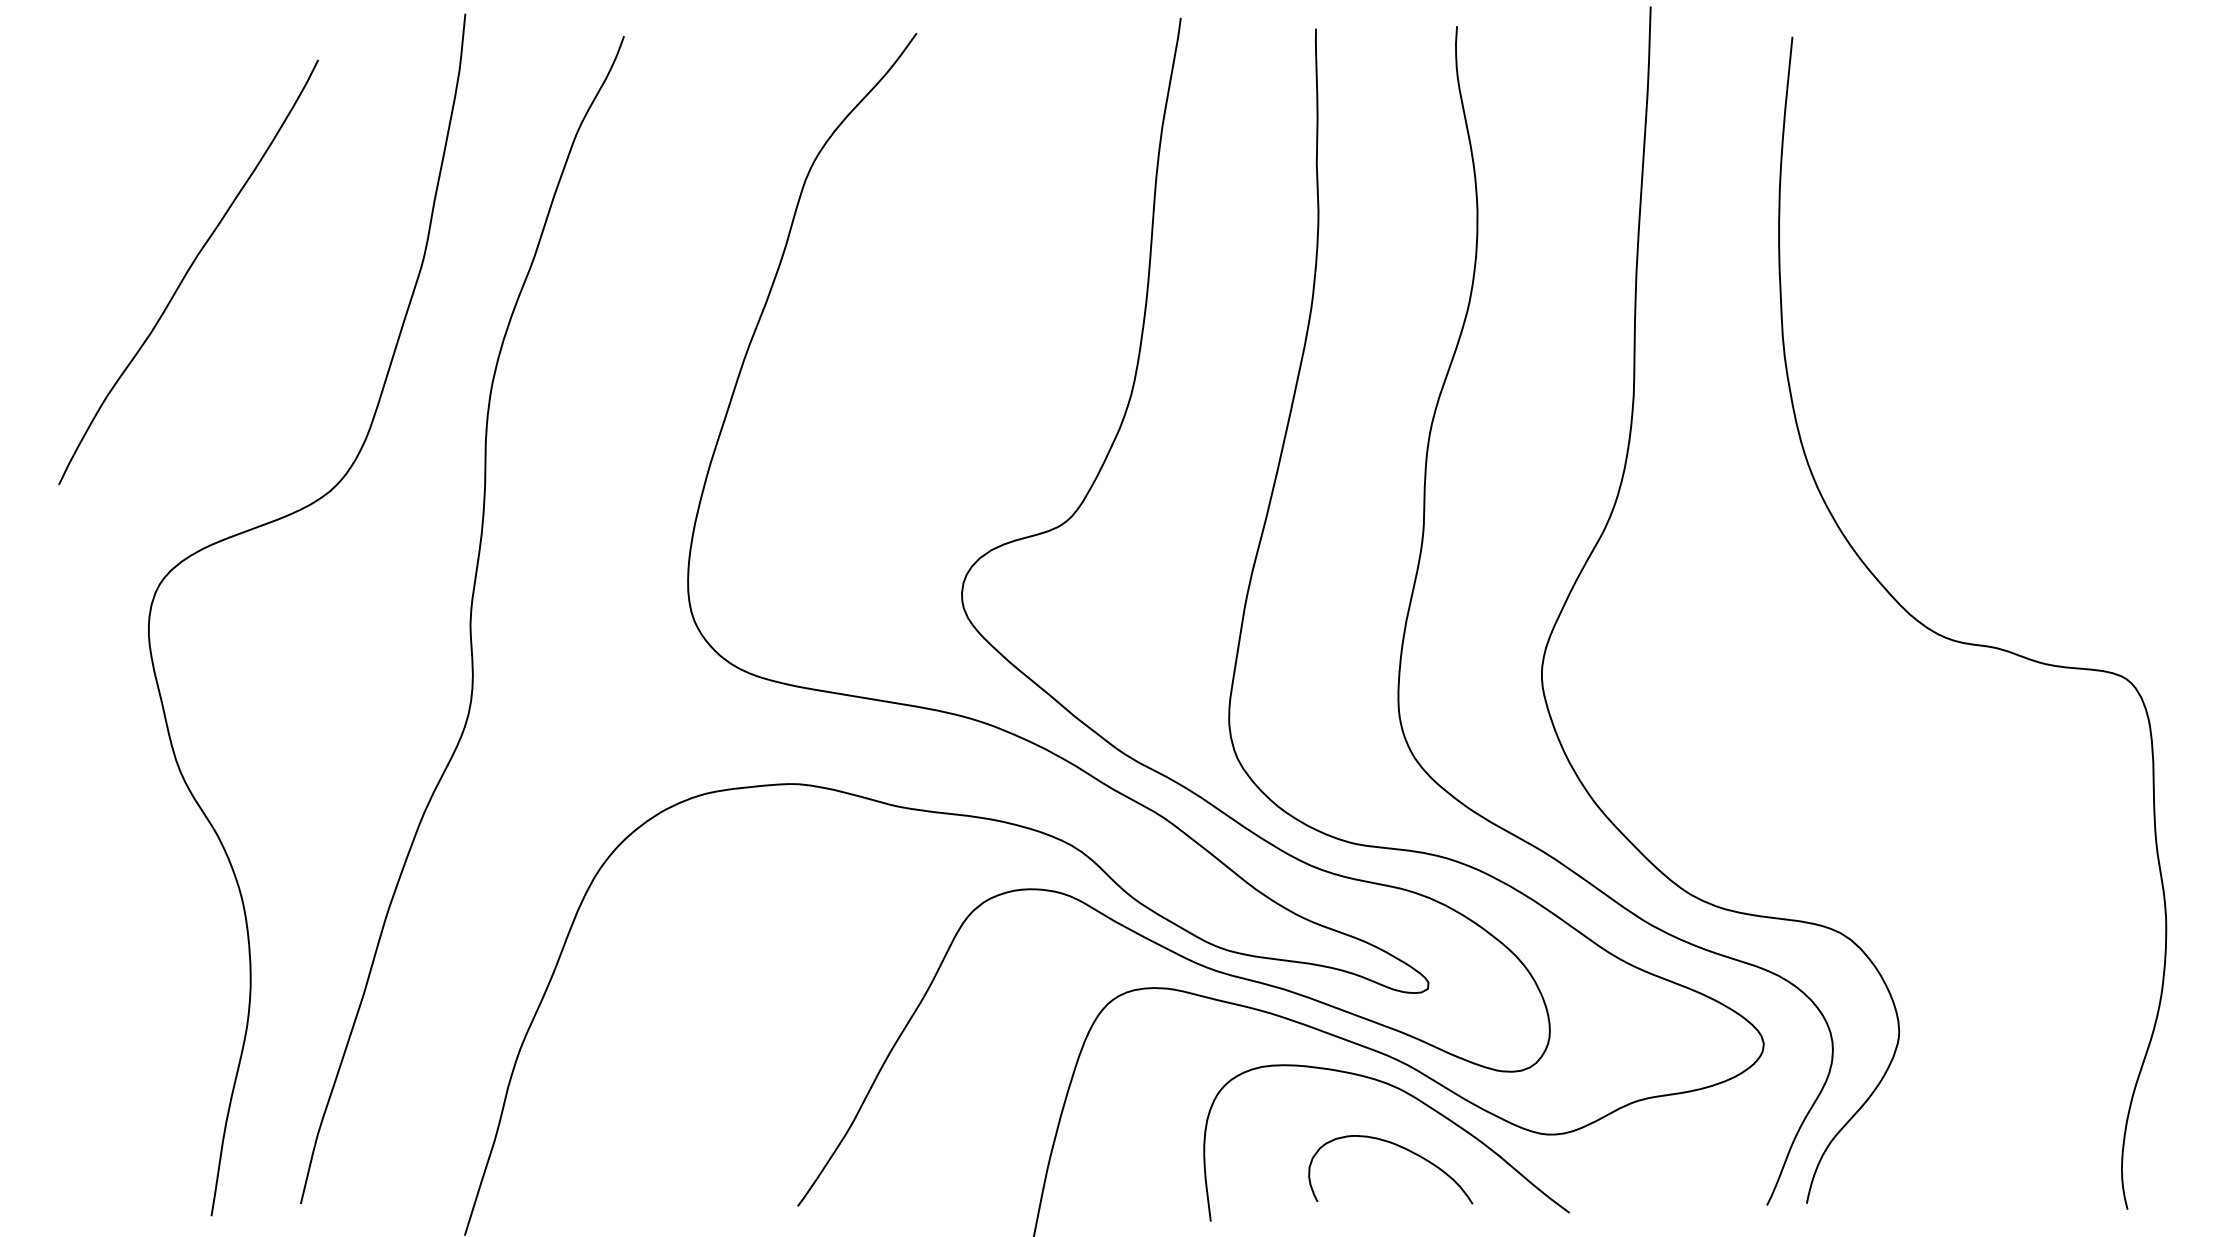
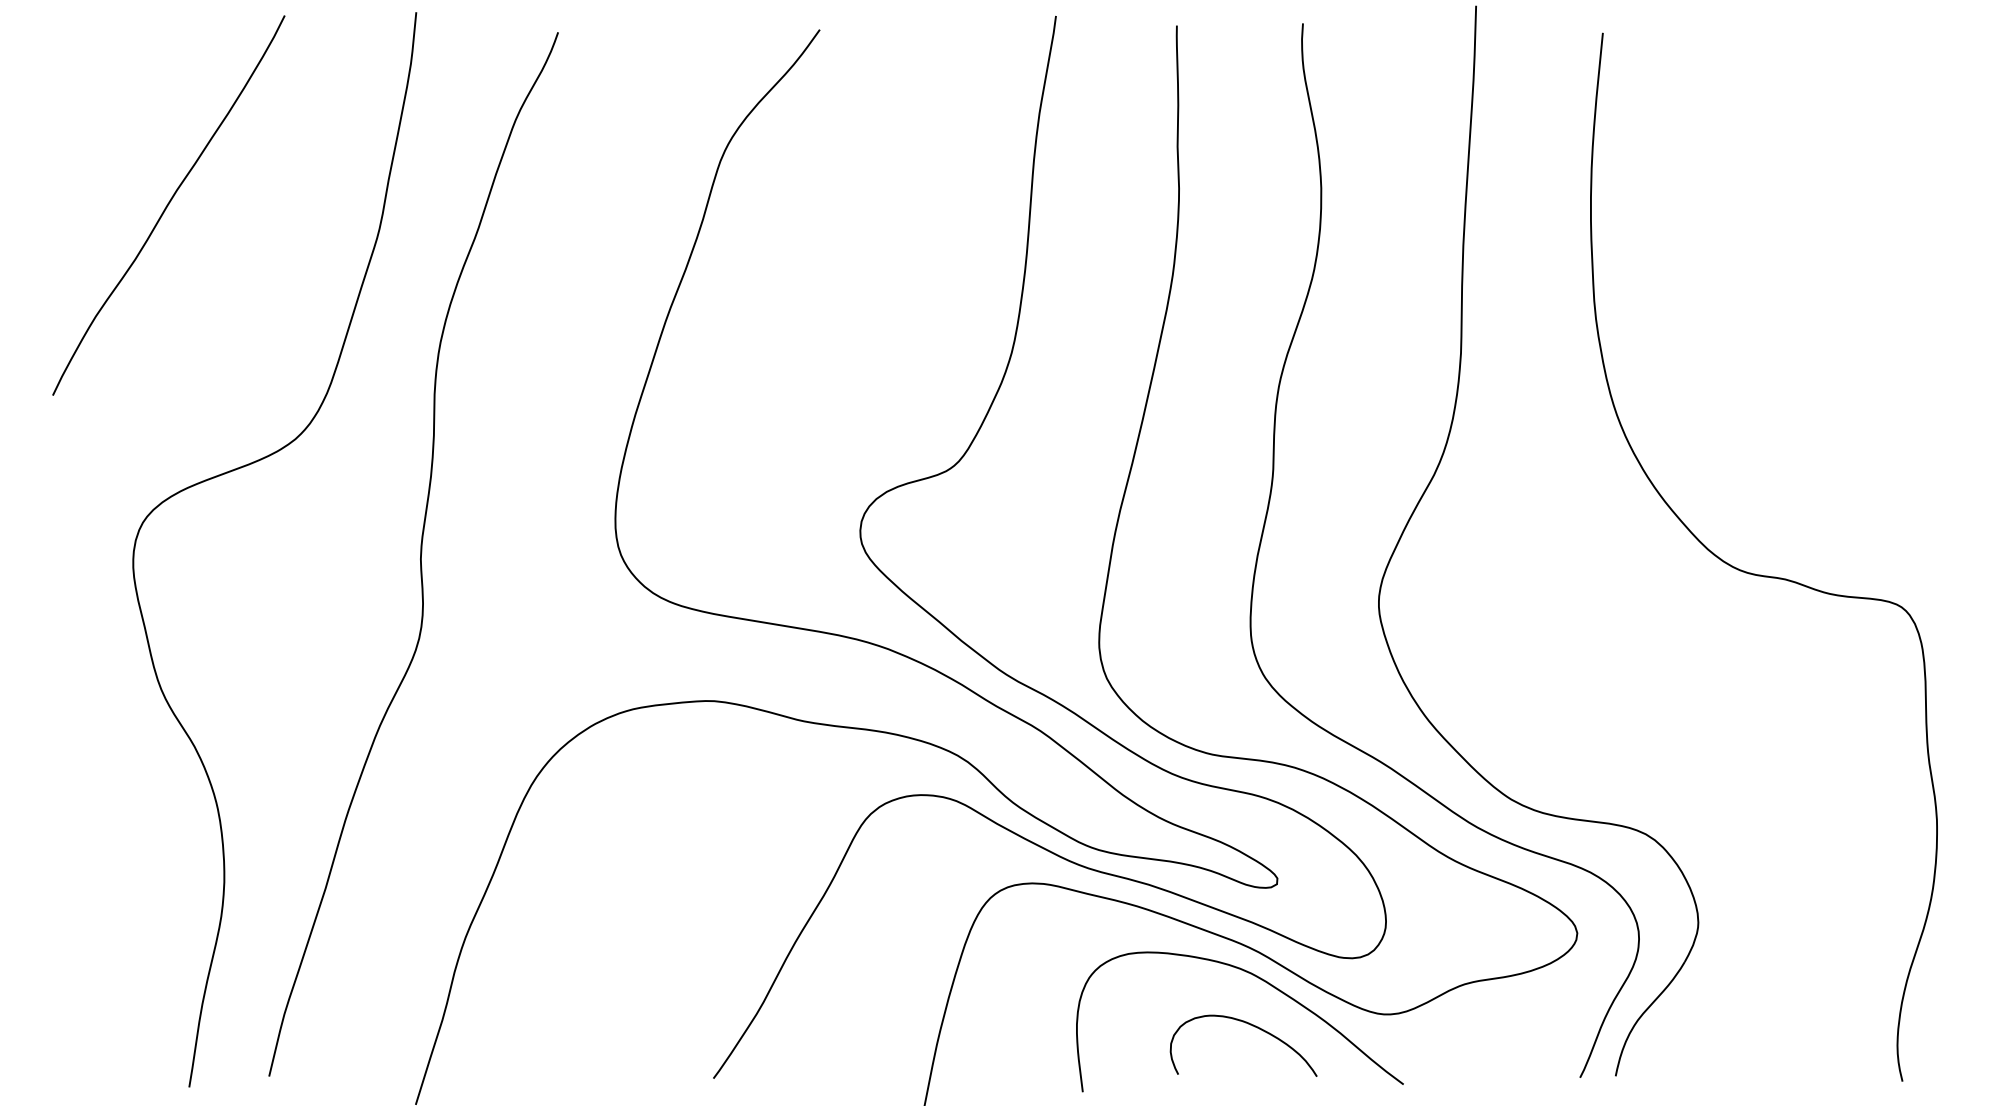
curve: (188, 272) -> (168, 205), moved

